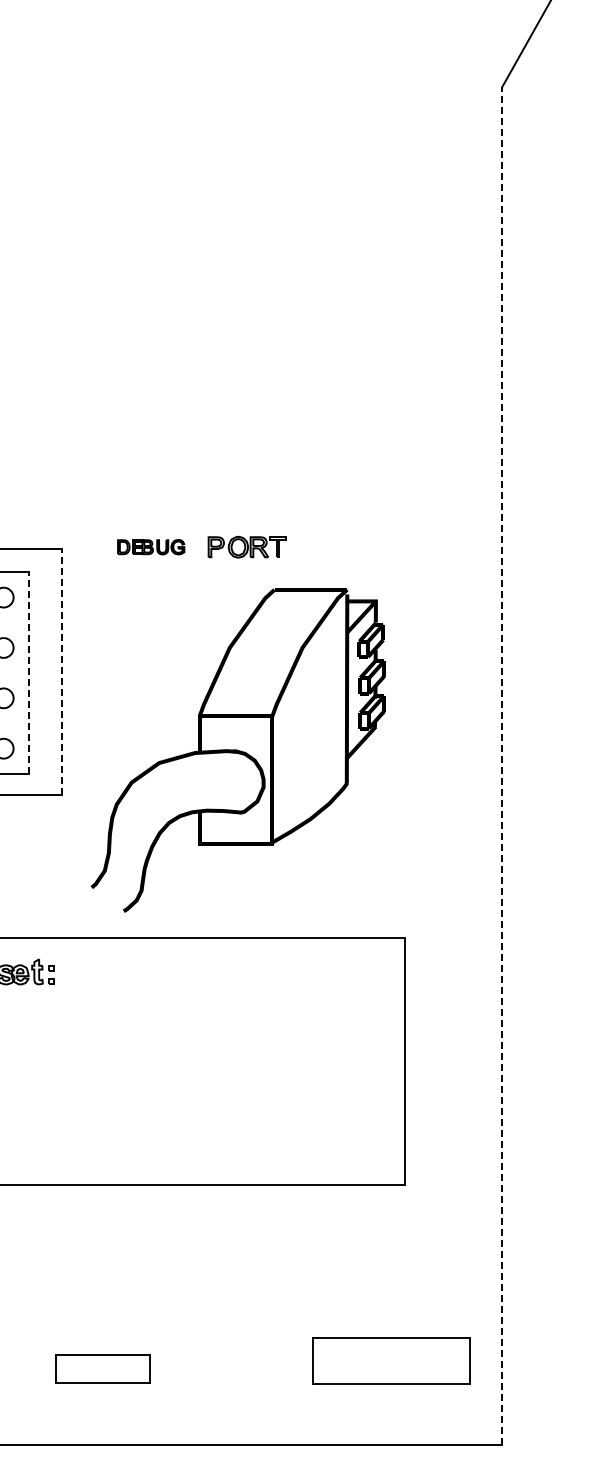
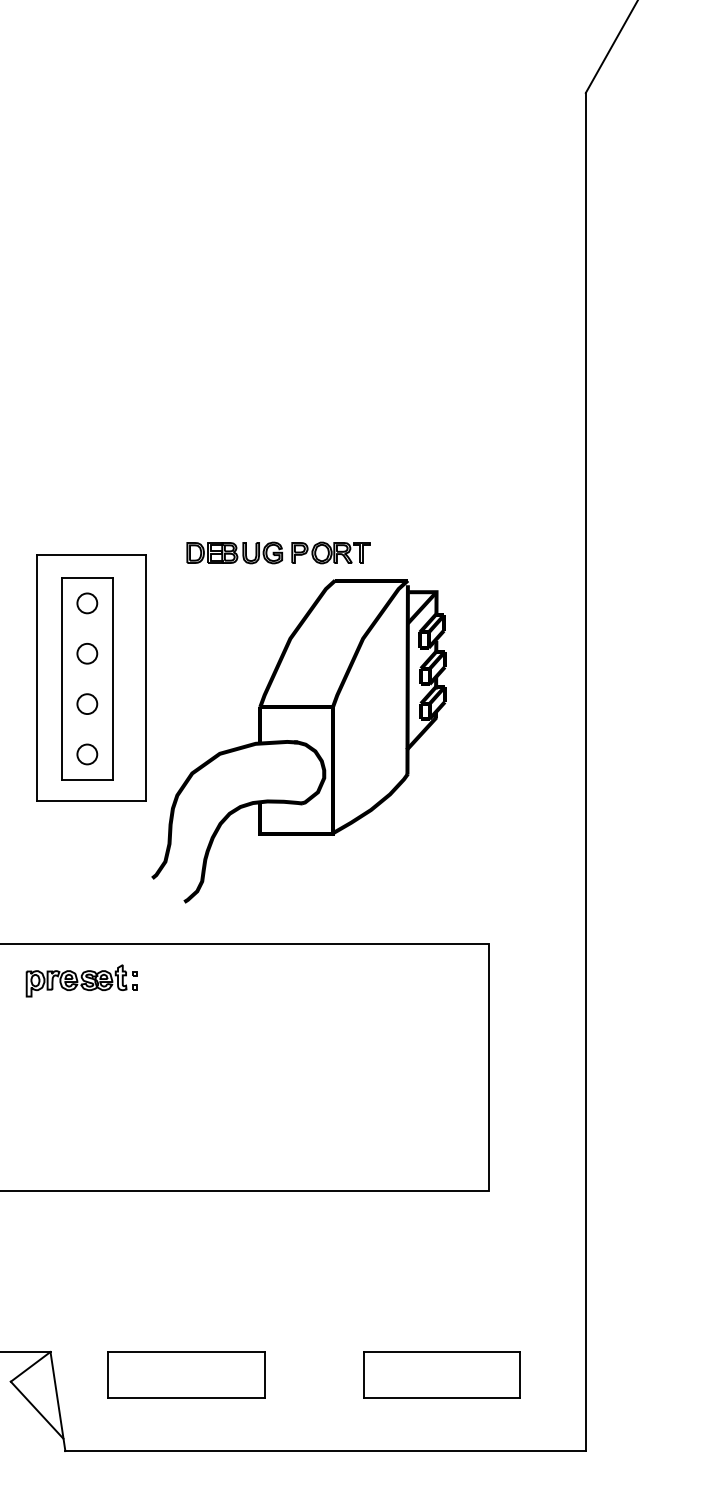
part: (150, 546) -> (234, 552), size x1.43
line: (61, 671) -> (145, 677), dashed -> solid
line: (28, 672) -> (112, 678), dashed -> solid
part: (237, 750) -> (298, 741), moved
line: (501, 765) -> (585, 771), dashed -> solid
part: (390, 1360) -> (441, 1374), moved
part: (102, 1368) -> (186, 1374), size x1.67

